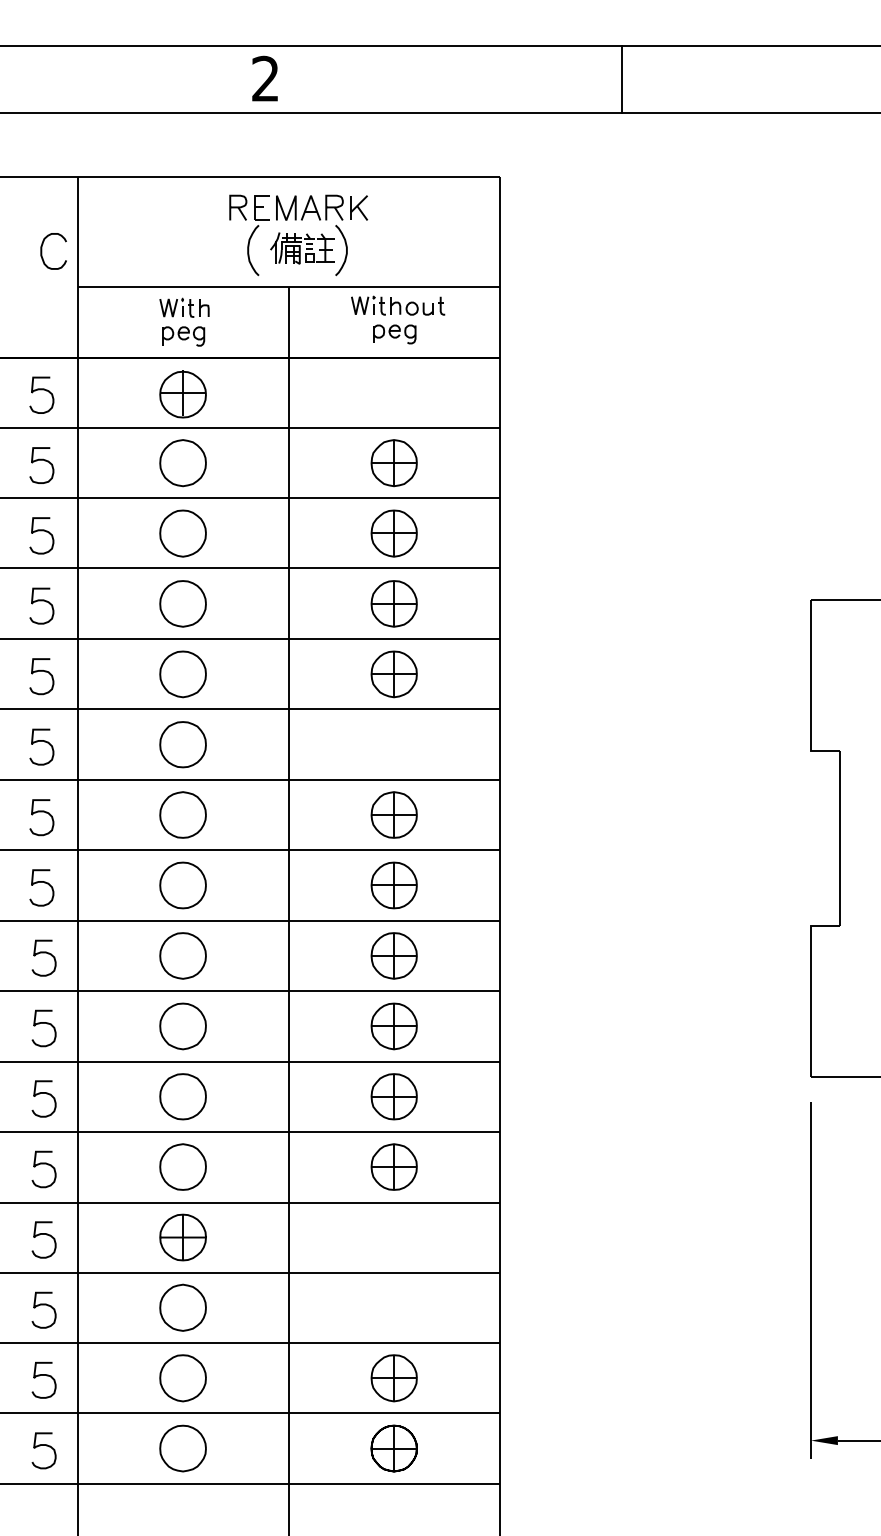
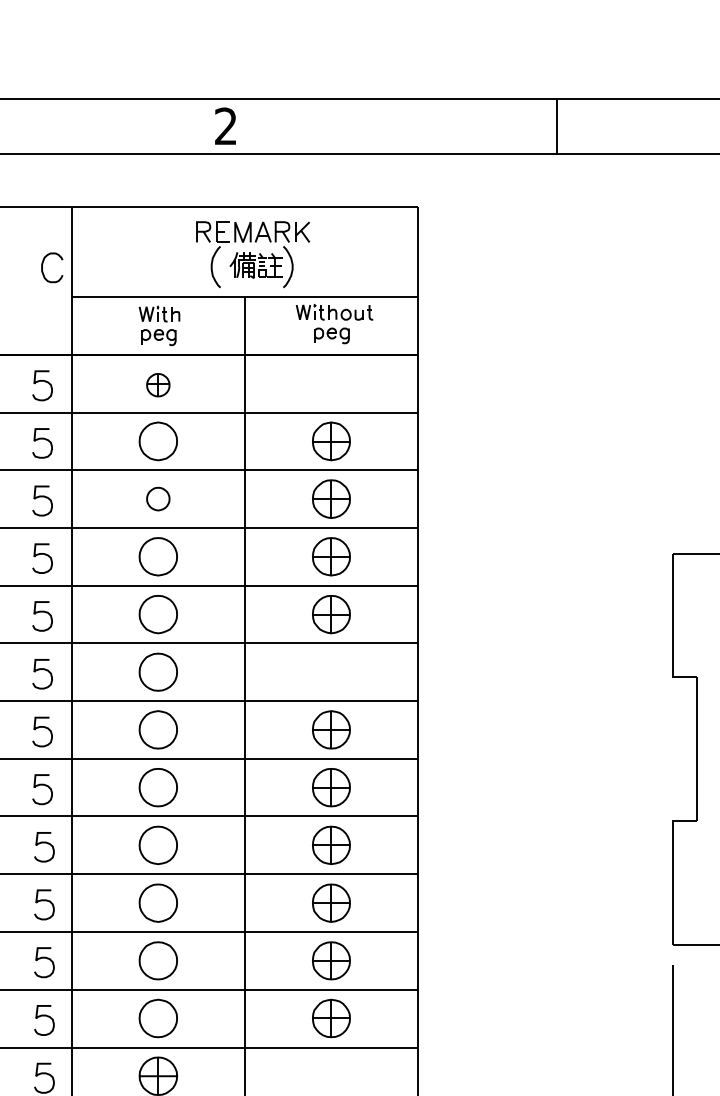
line: (621, 79) -> (557, 126), moved
part: (182, 394) -> (157, 385), size x0.6
part: (182, 533) -> (157, 499), size x0.6

